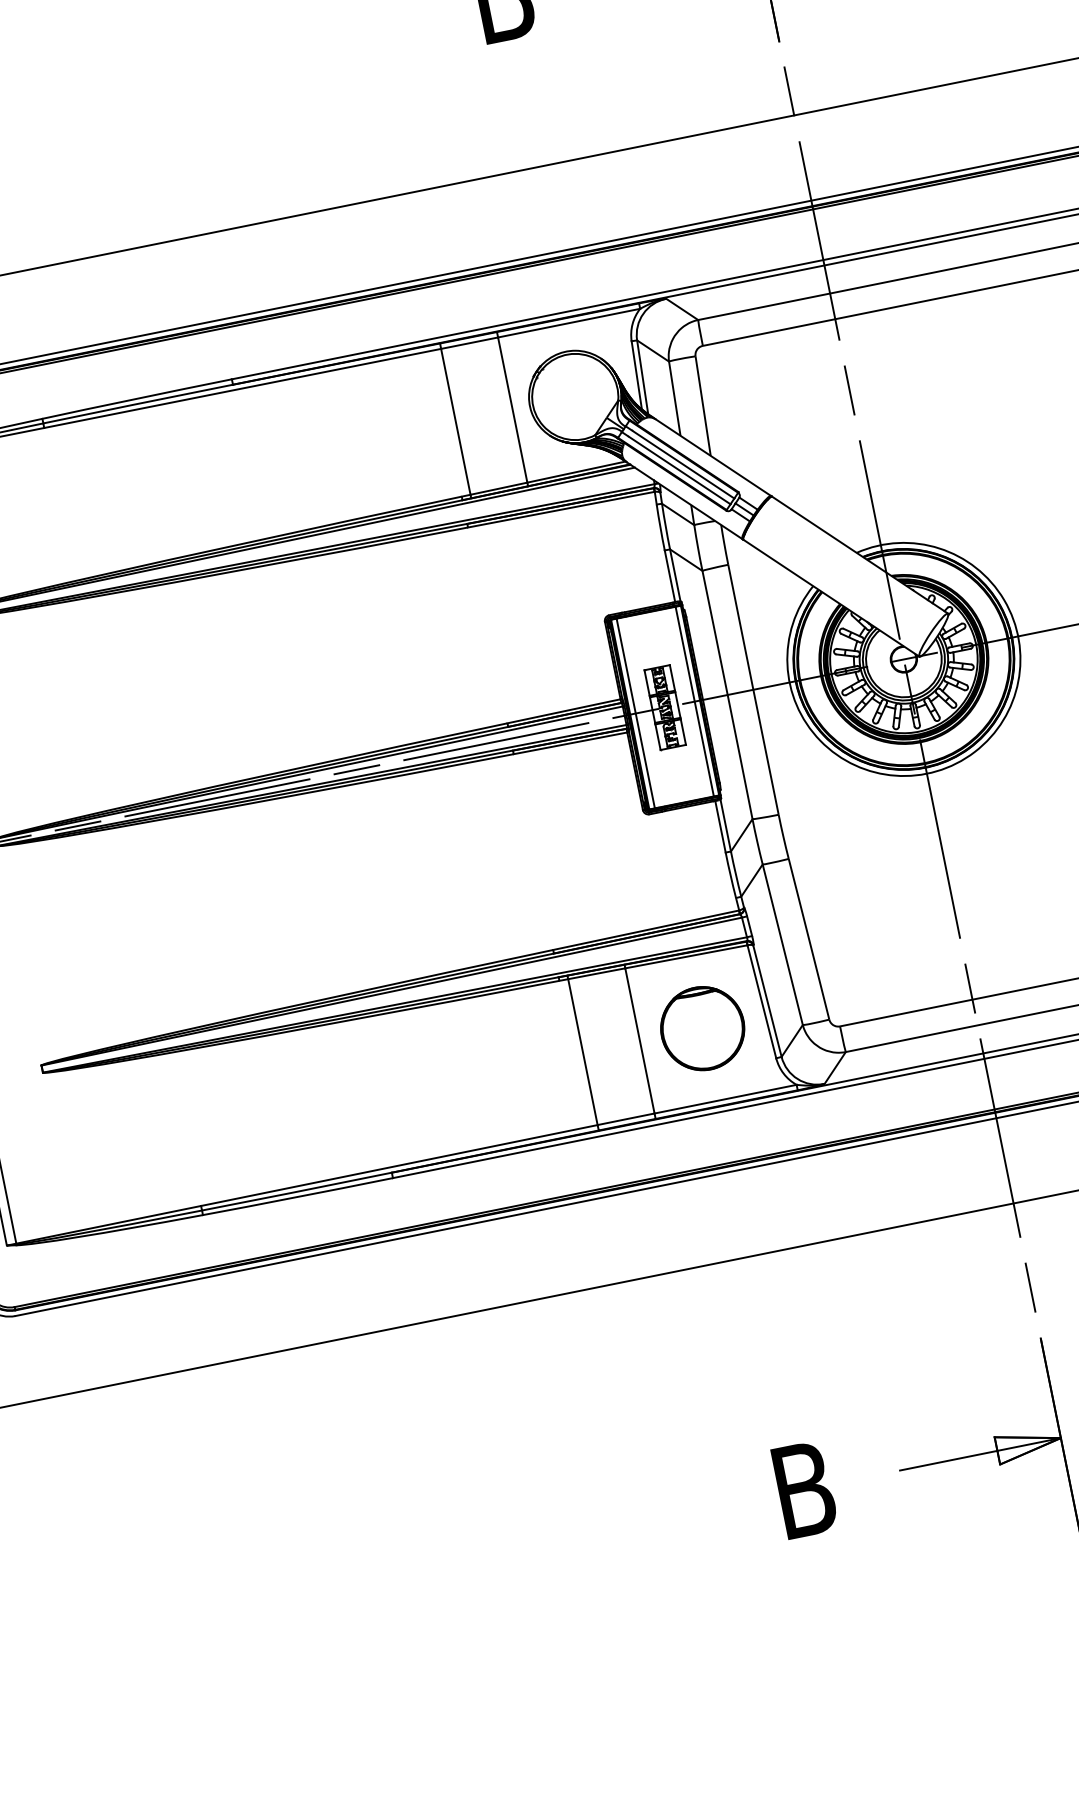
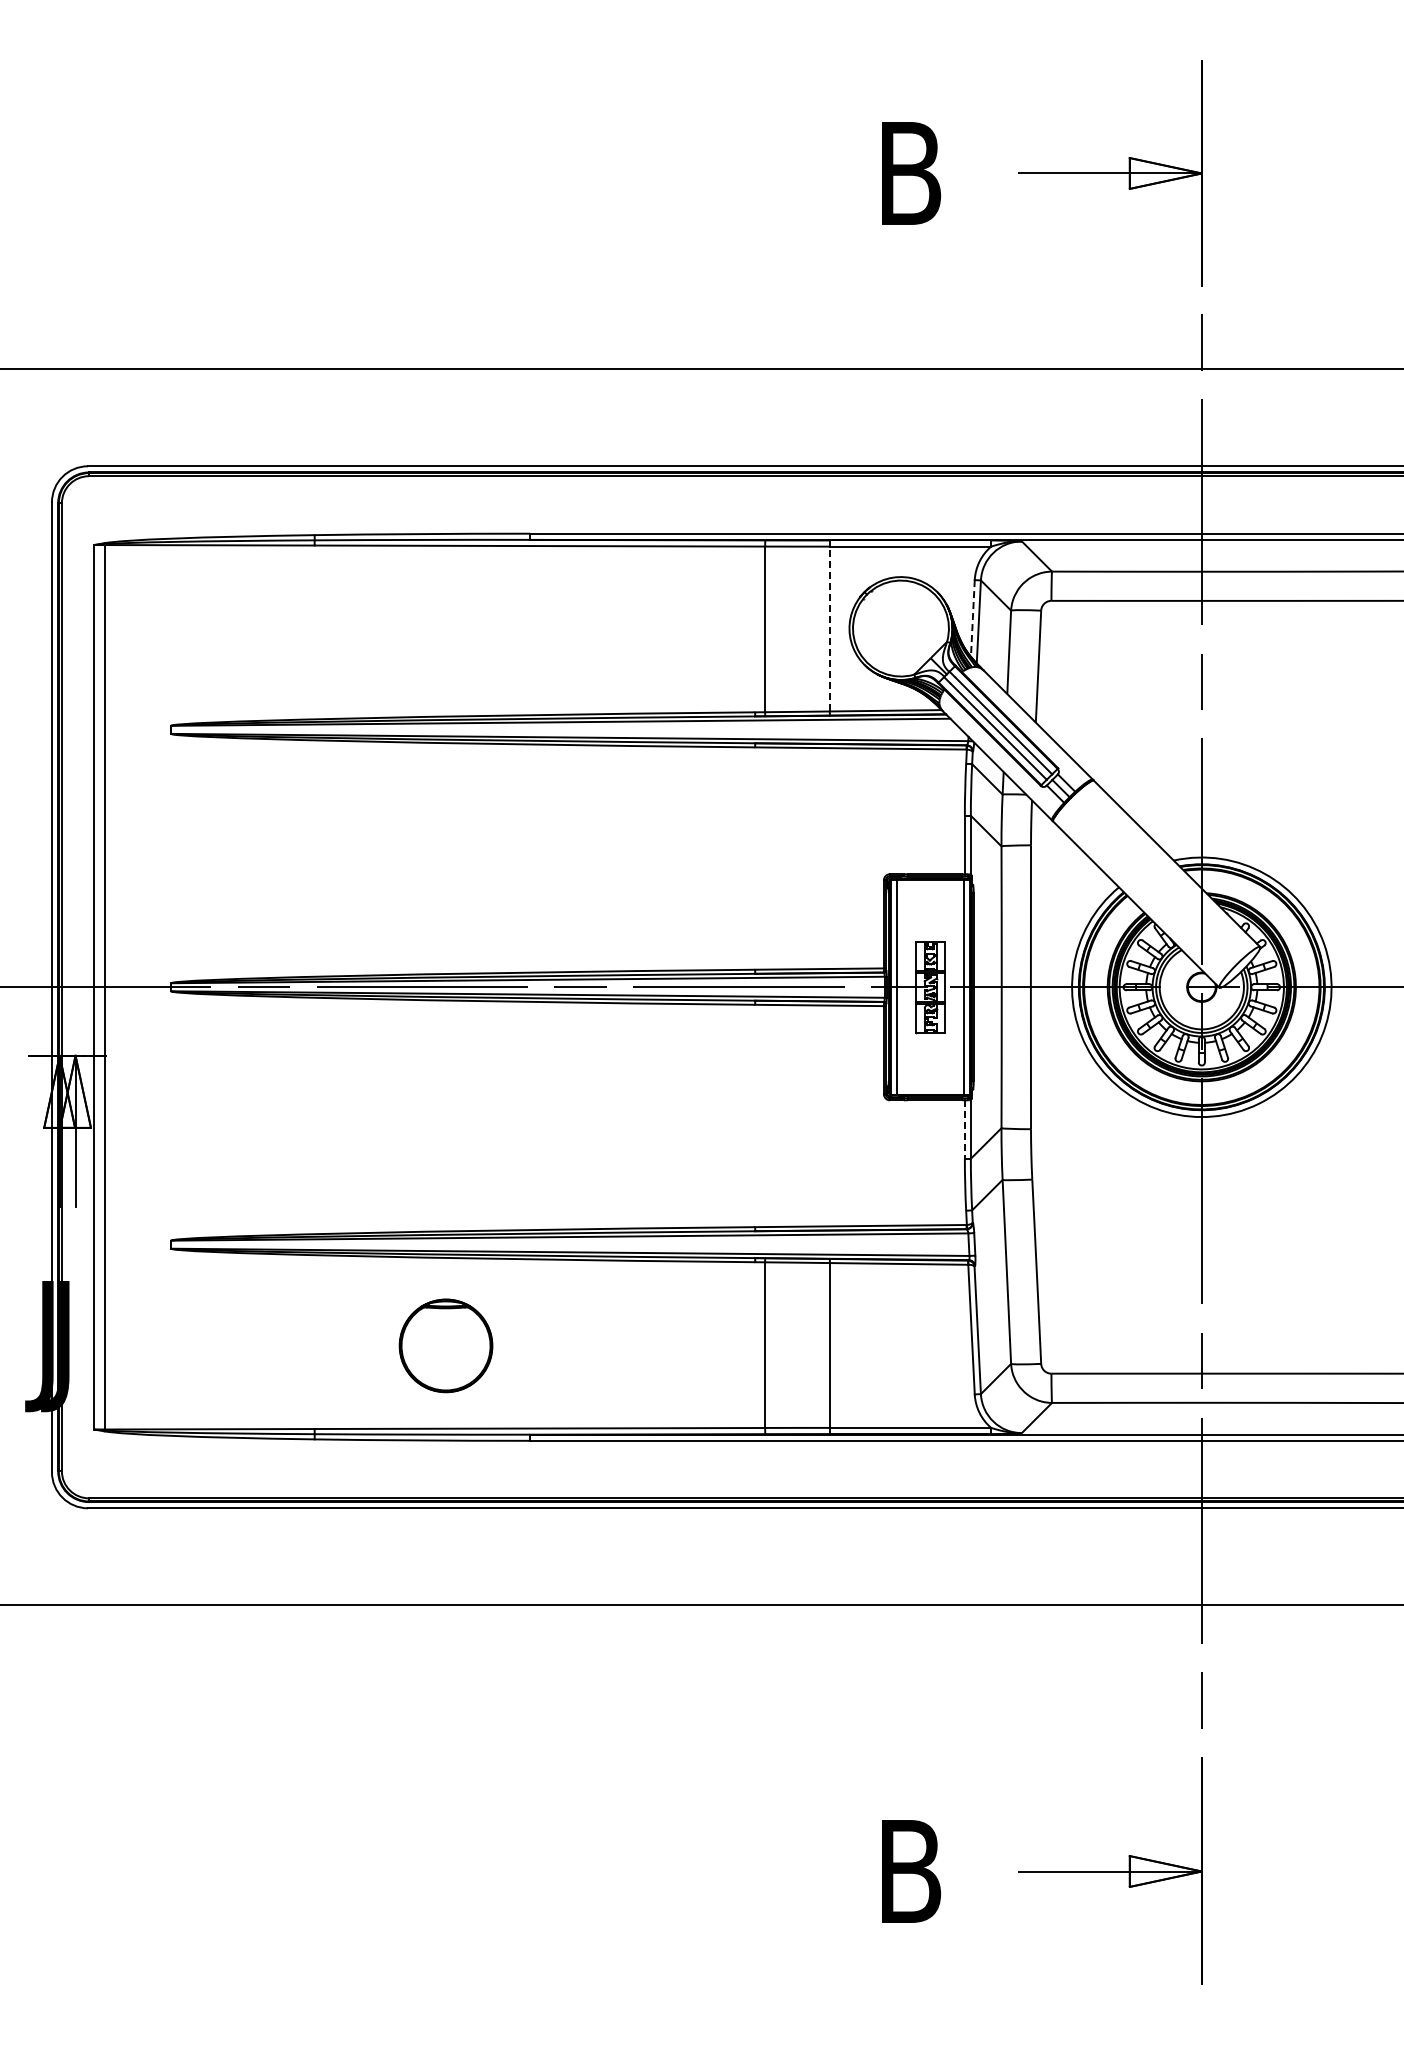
line: (636, 375) -> (972, 618), solid -> dashed
line: (512, 409) -> (829, 628), solid -> dashed
line: (720, 827) -> (964, 1130), solid -> dashed
part: (702, 1028) -> (445, 1345), moved

